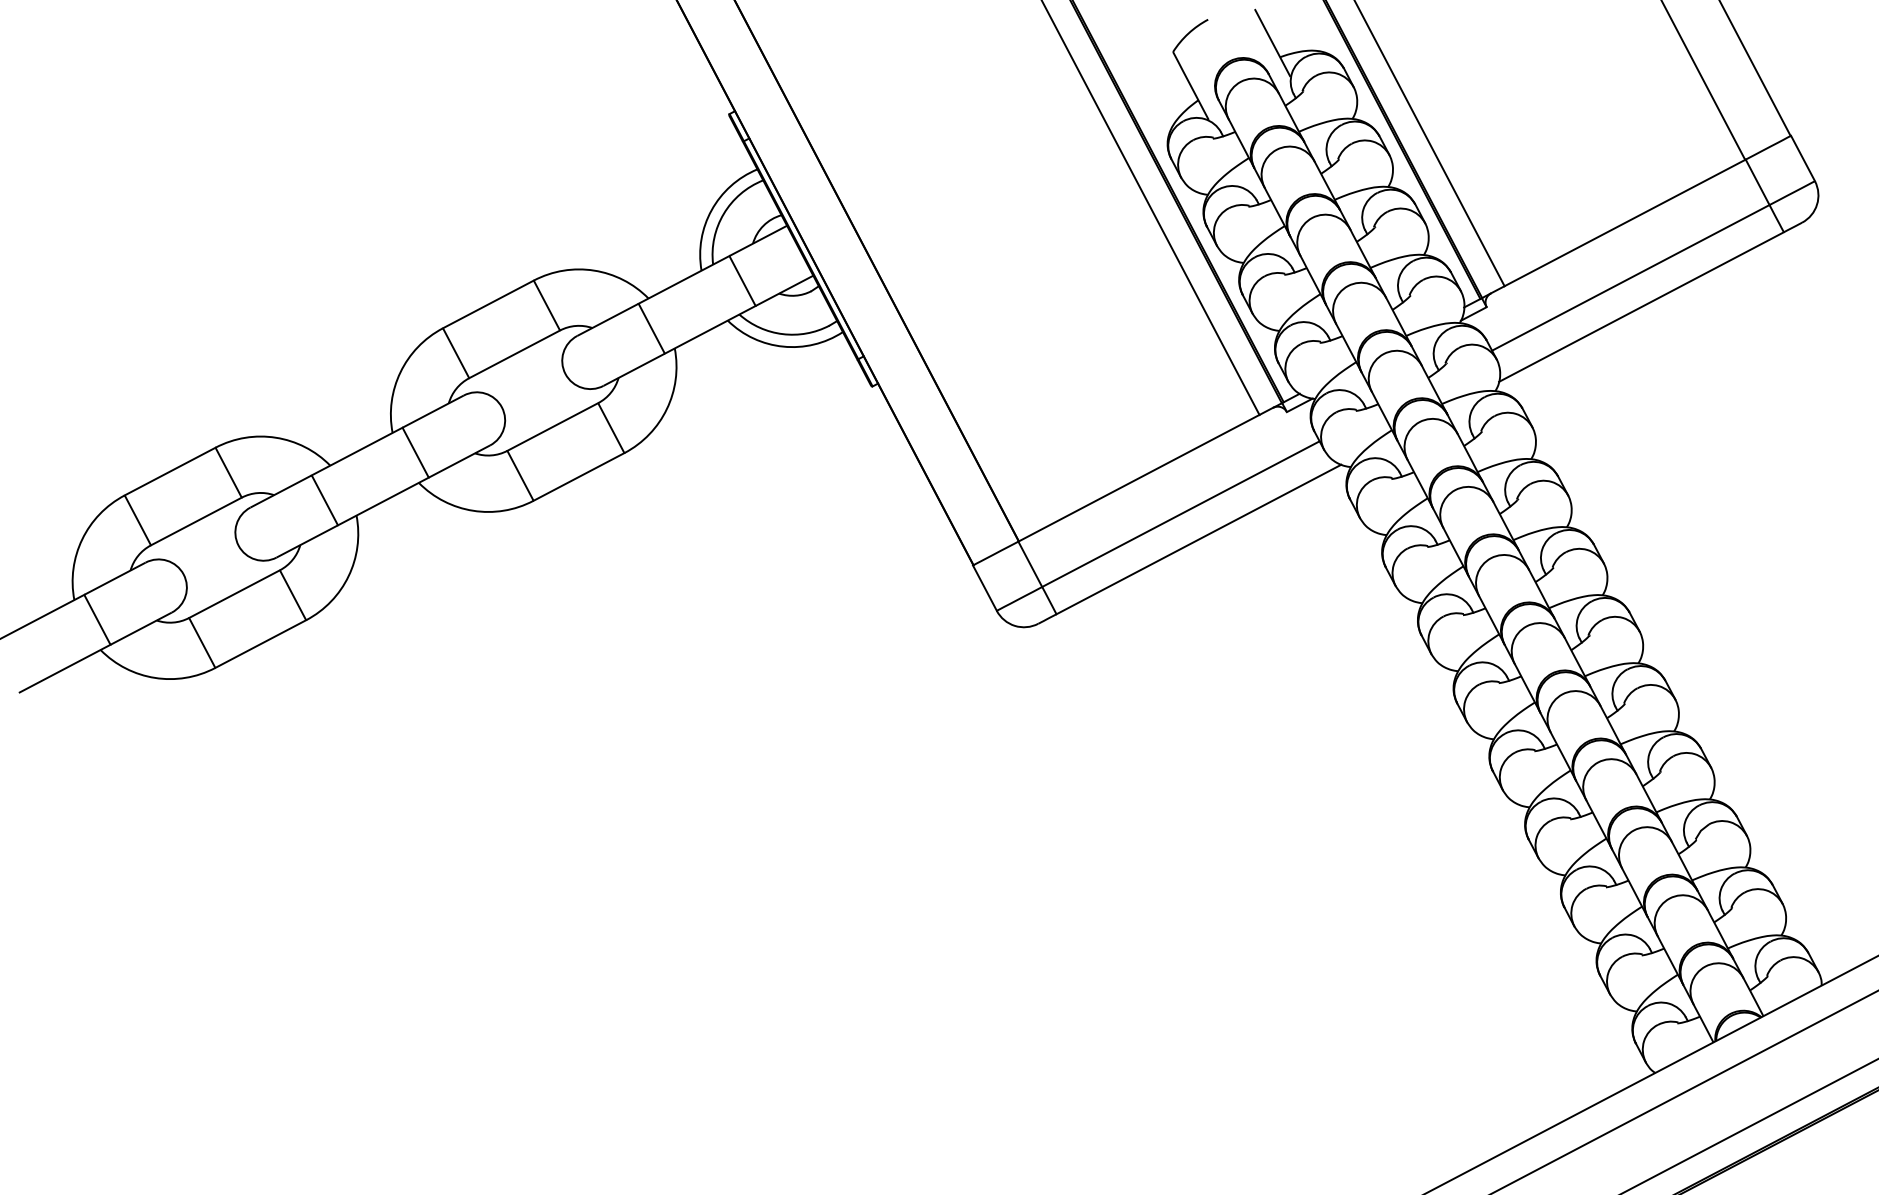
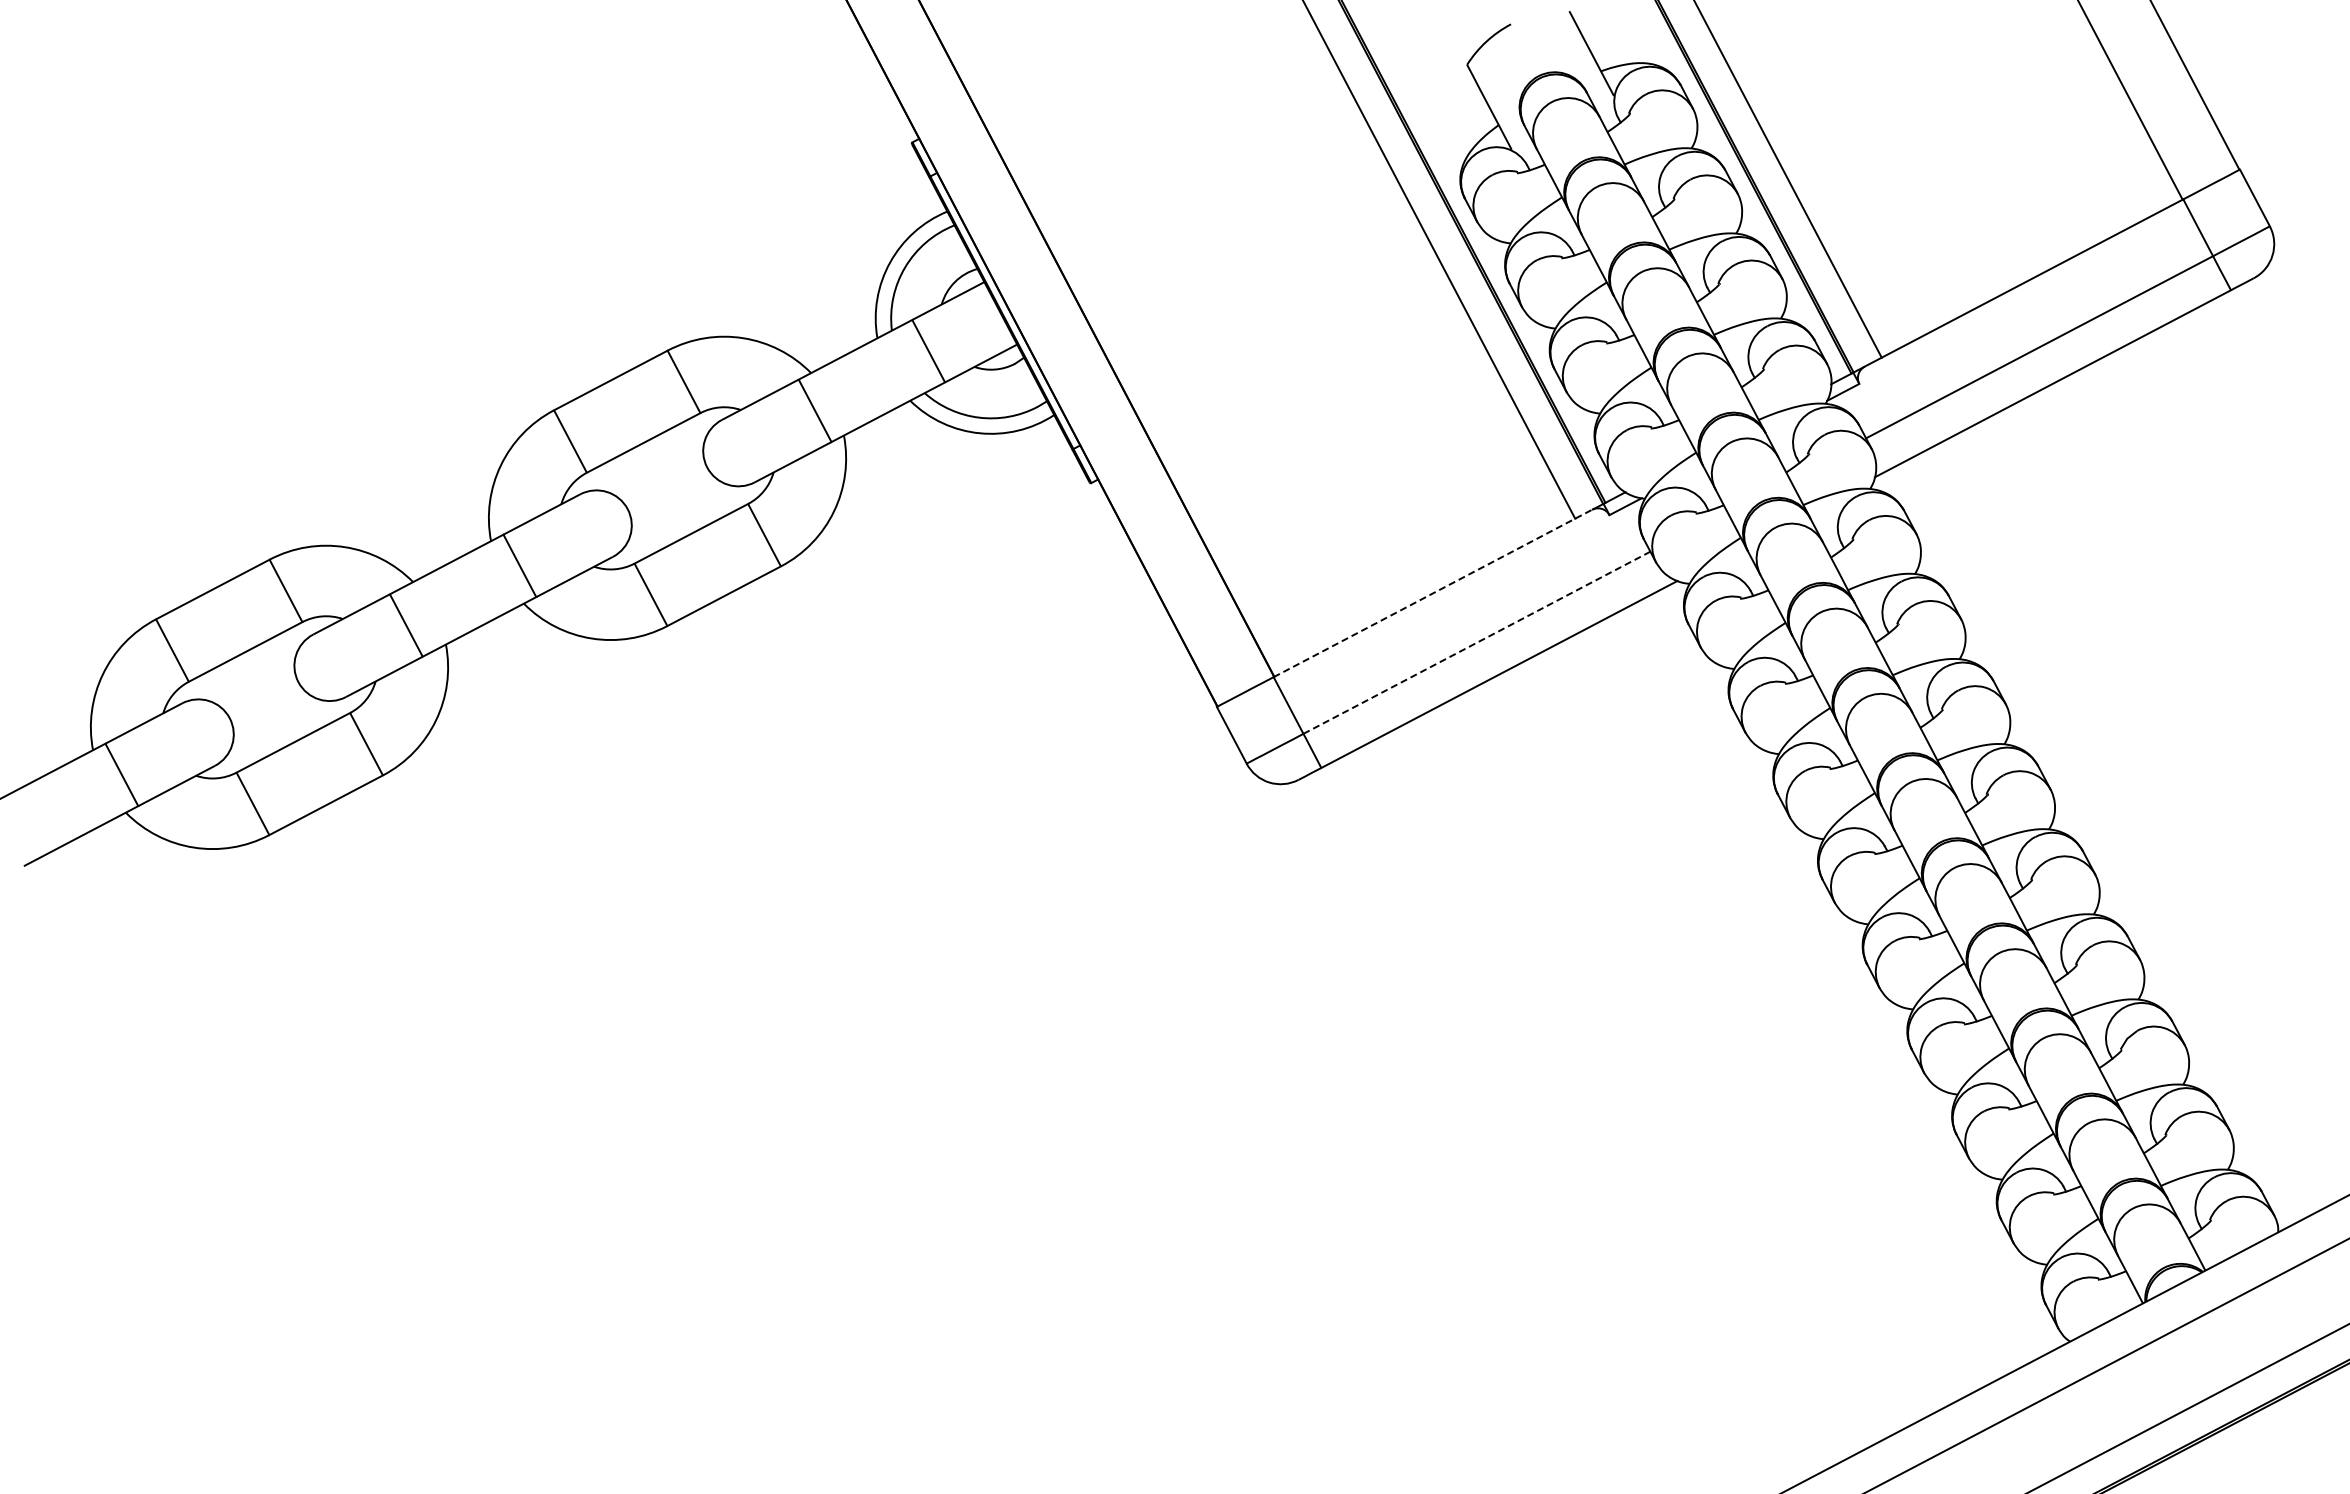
line: (1145, 474) -> (1432, 593), solid -> dashed
line: (1180, 513) -> (1476, 642), solid -> dashed

